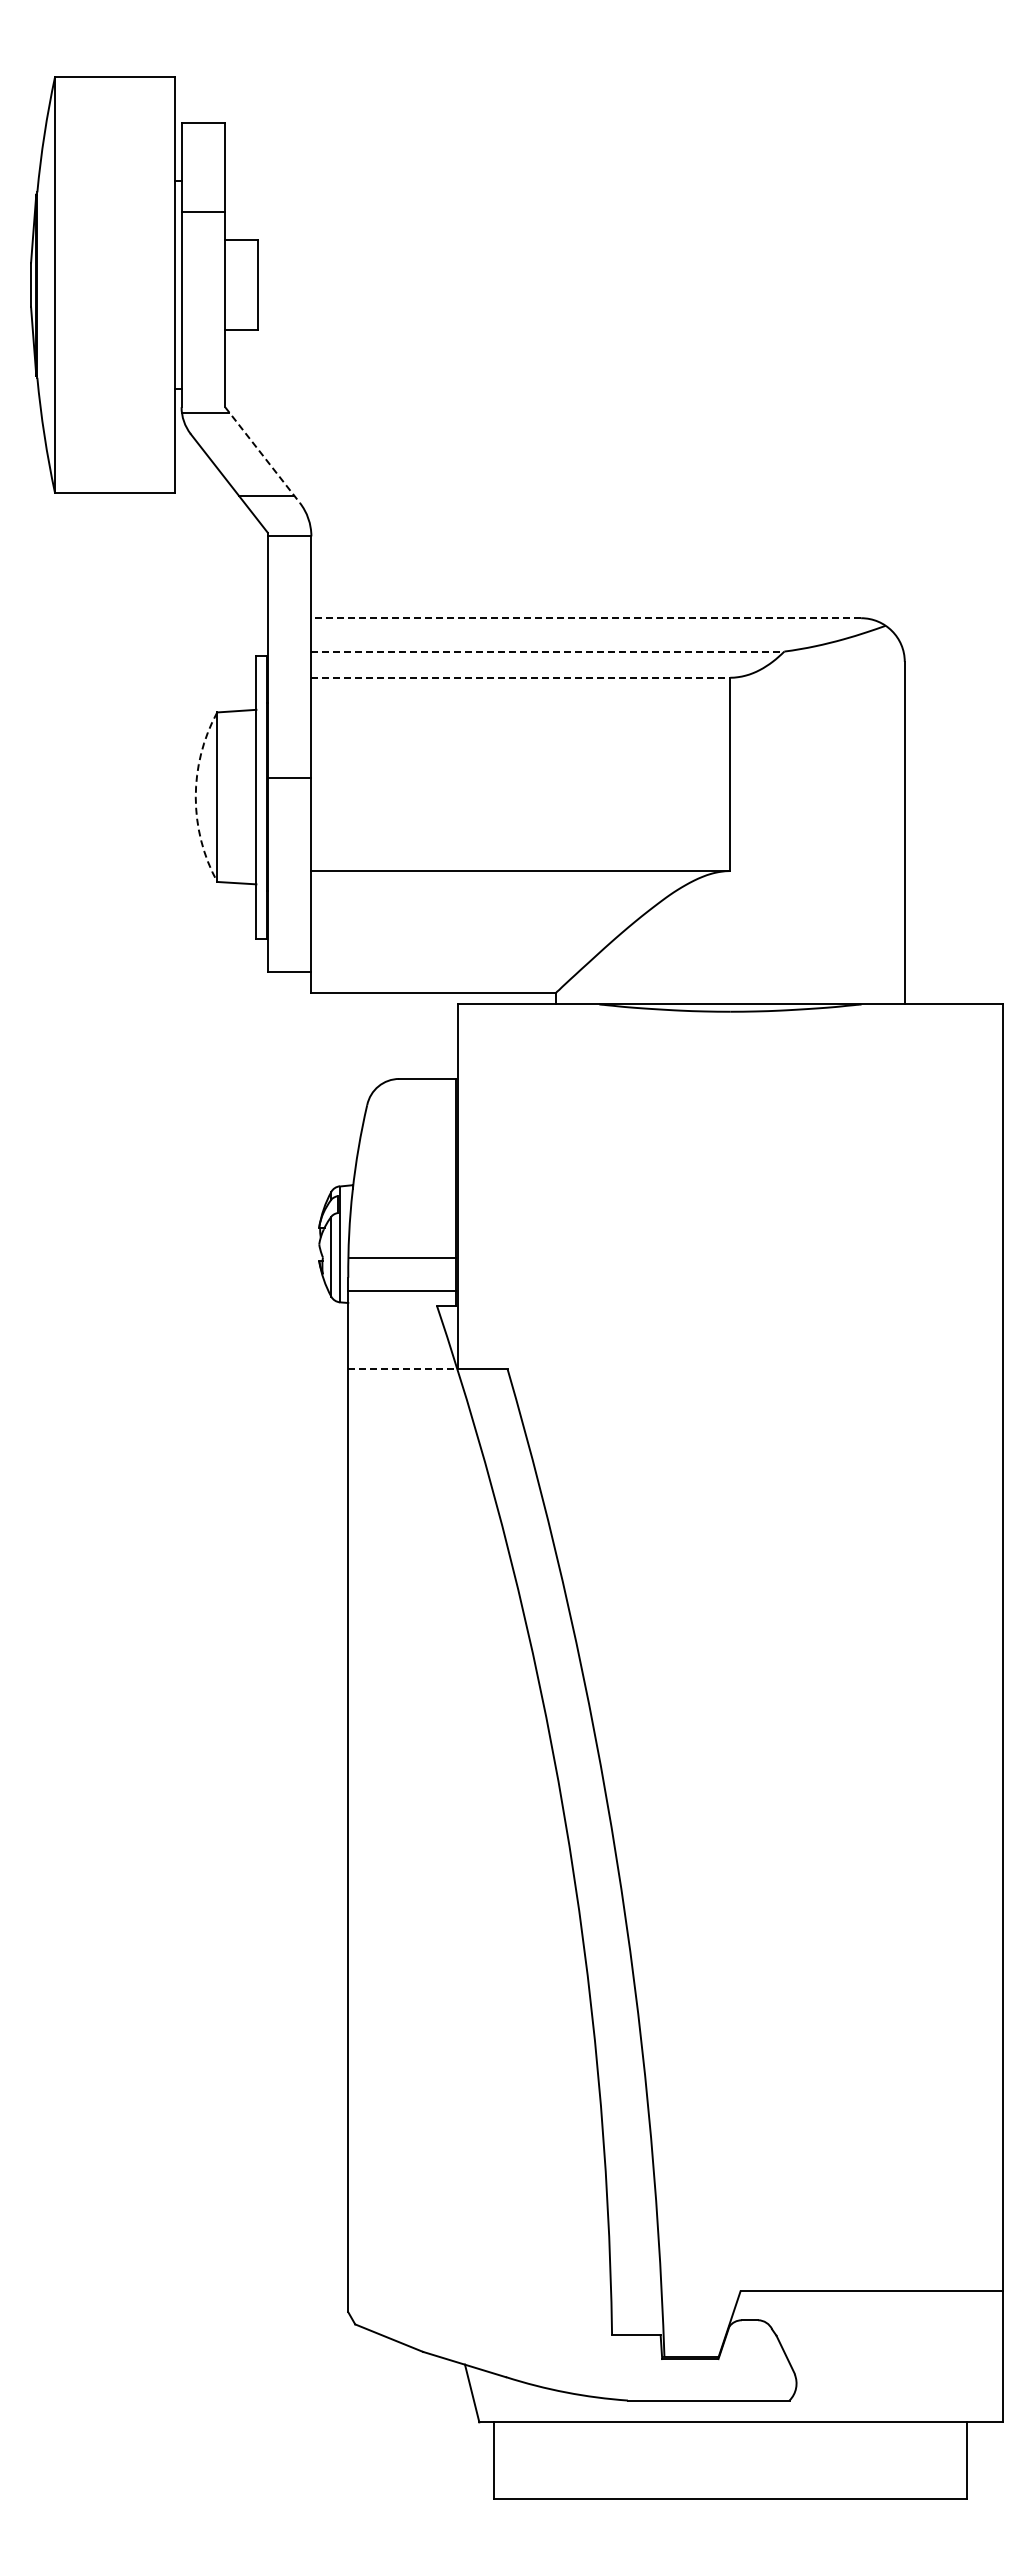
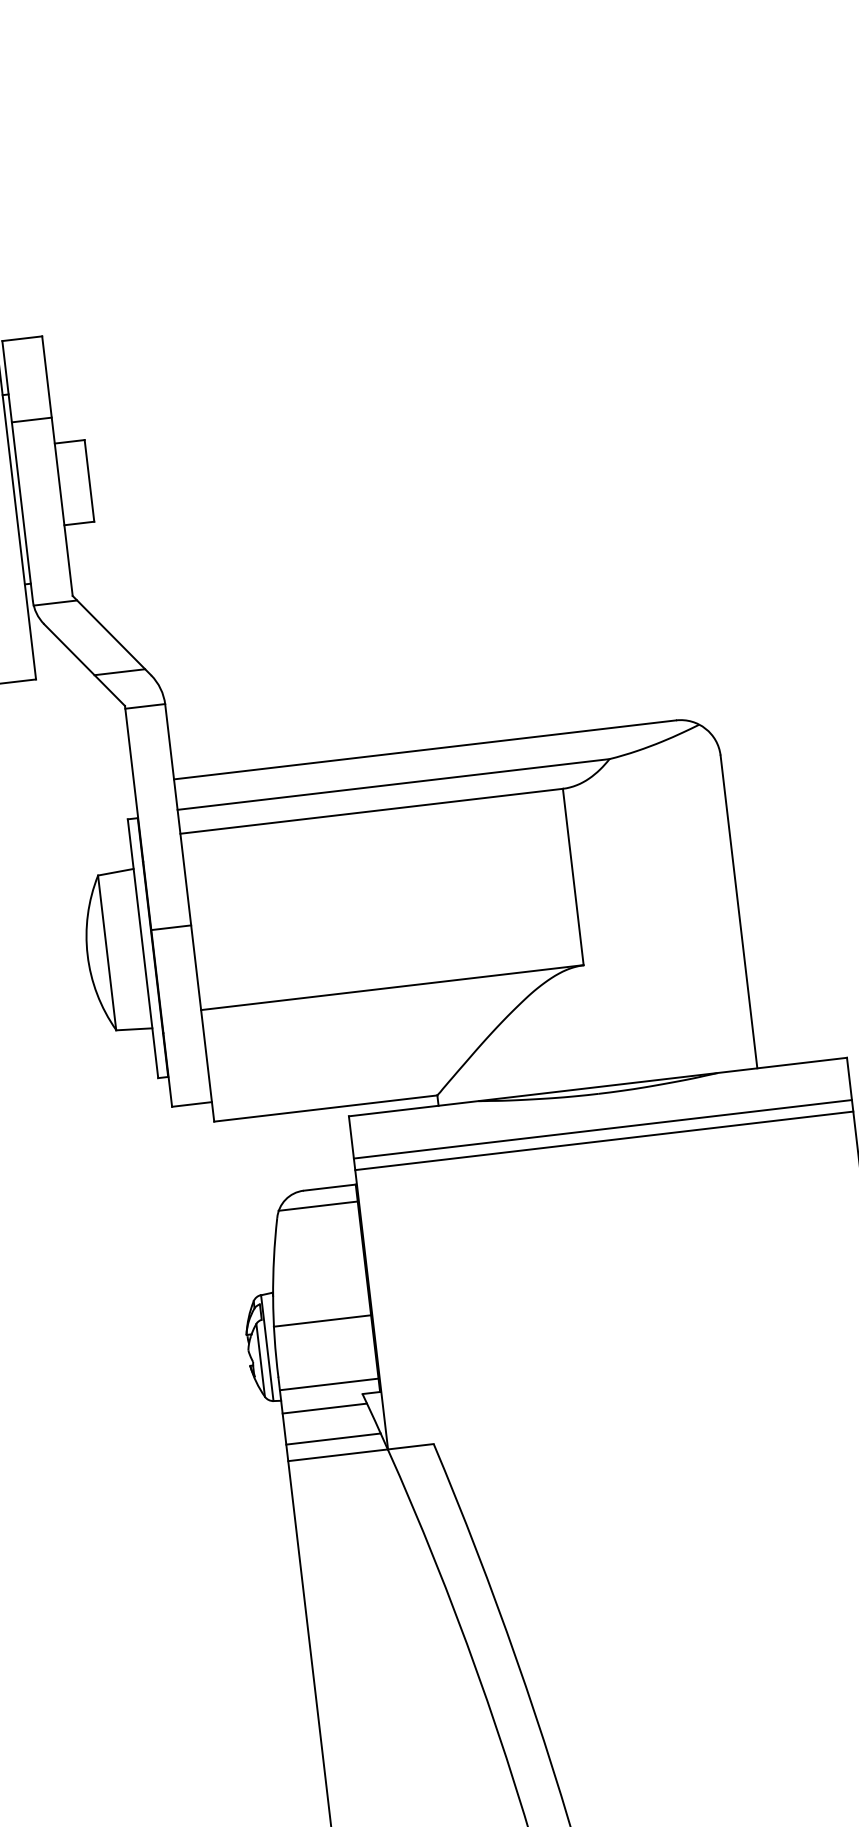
line: (262, 455) -> (111, 636), dashed -> solid
line: (586, 618) -> (425, 750), dashed -> solid
line: (548, 651) -> (394, 784), dashed -> solid
line: (521, 677) -> (372, 810), dashed -> solid
arc: (195, 797) -> (87, 955), dashed -> solid
line: (729, 1050) -> (602, 1129), added
line: (729, 1063) -> (603, 1141), added
line: (412, 1097) -> (317, 1206), added
line: (402, 1258) -> (322, 1321), moved
line: (394, 1316) -> (324, 1408), added
line: (399, 1351) -> (333, 1439), added
line: (402, 1369) -> (337, 1455), dashed -> solid

